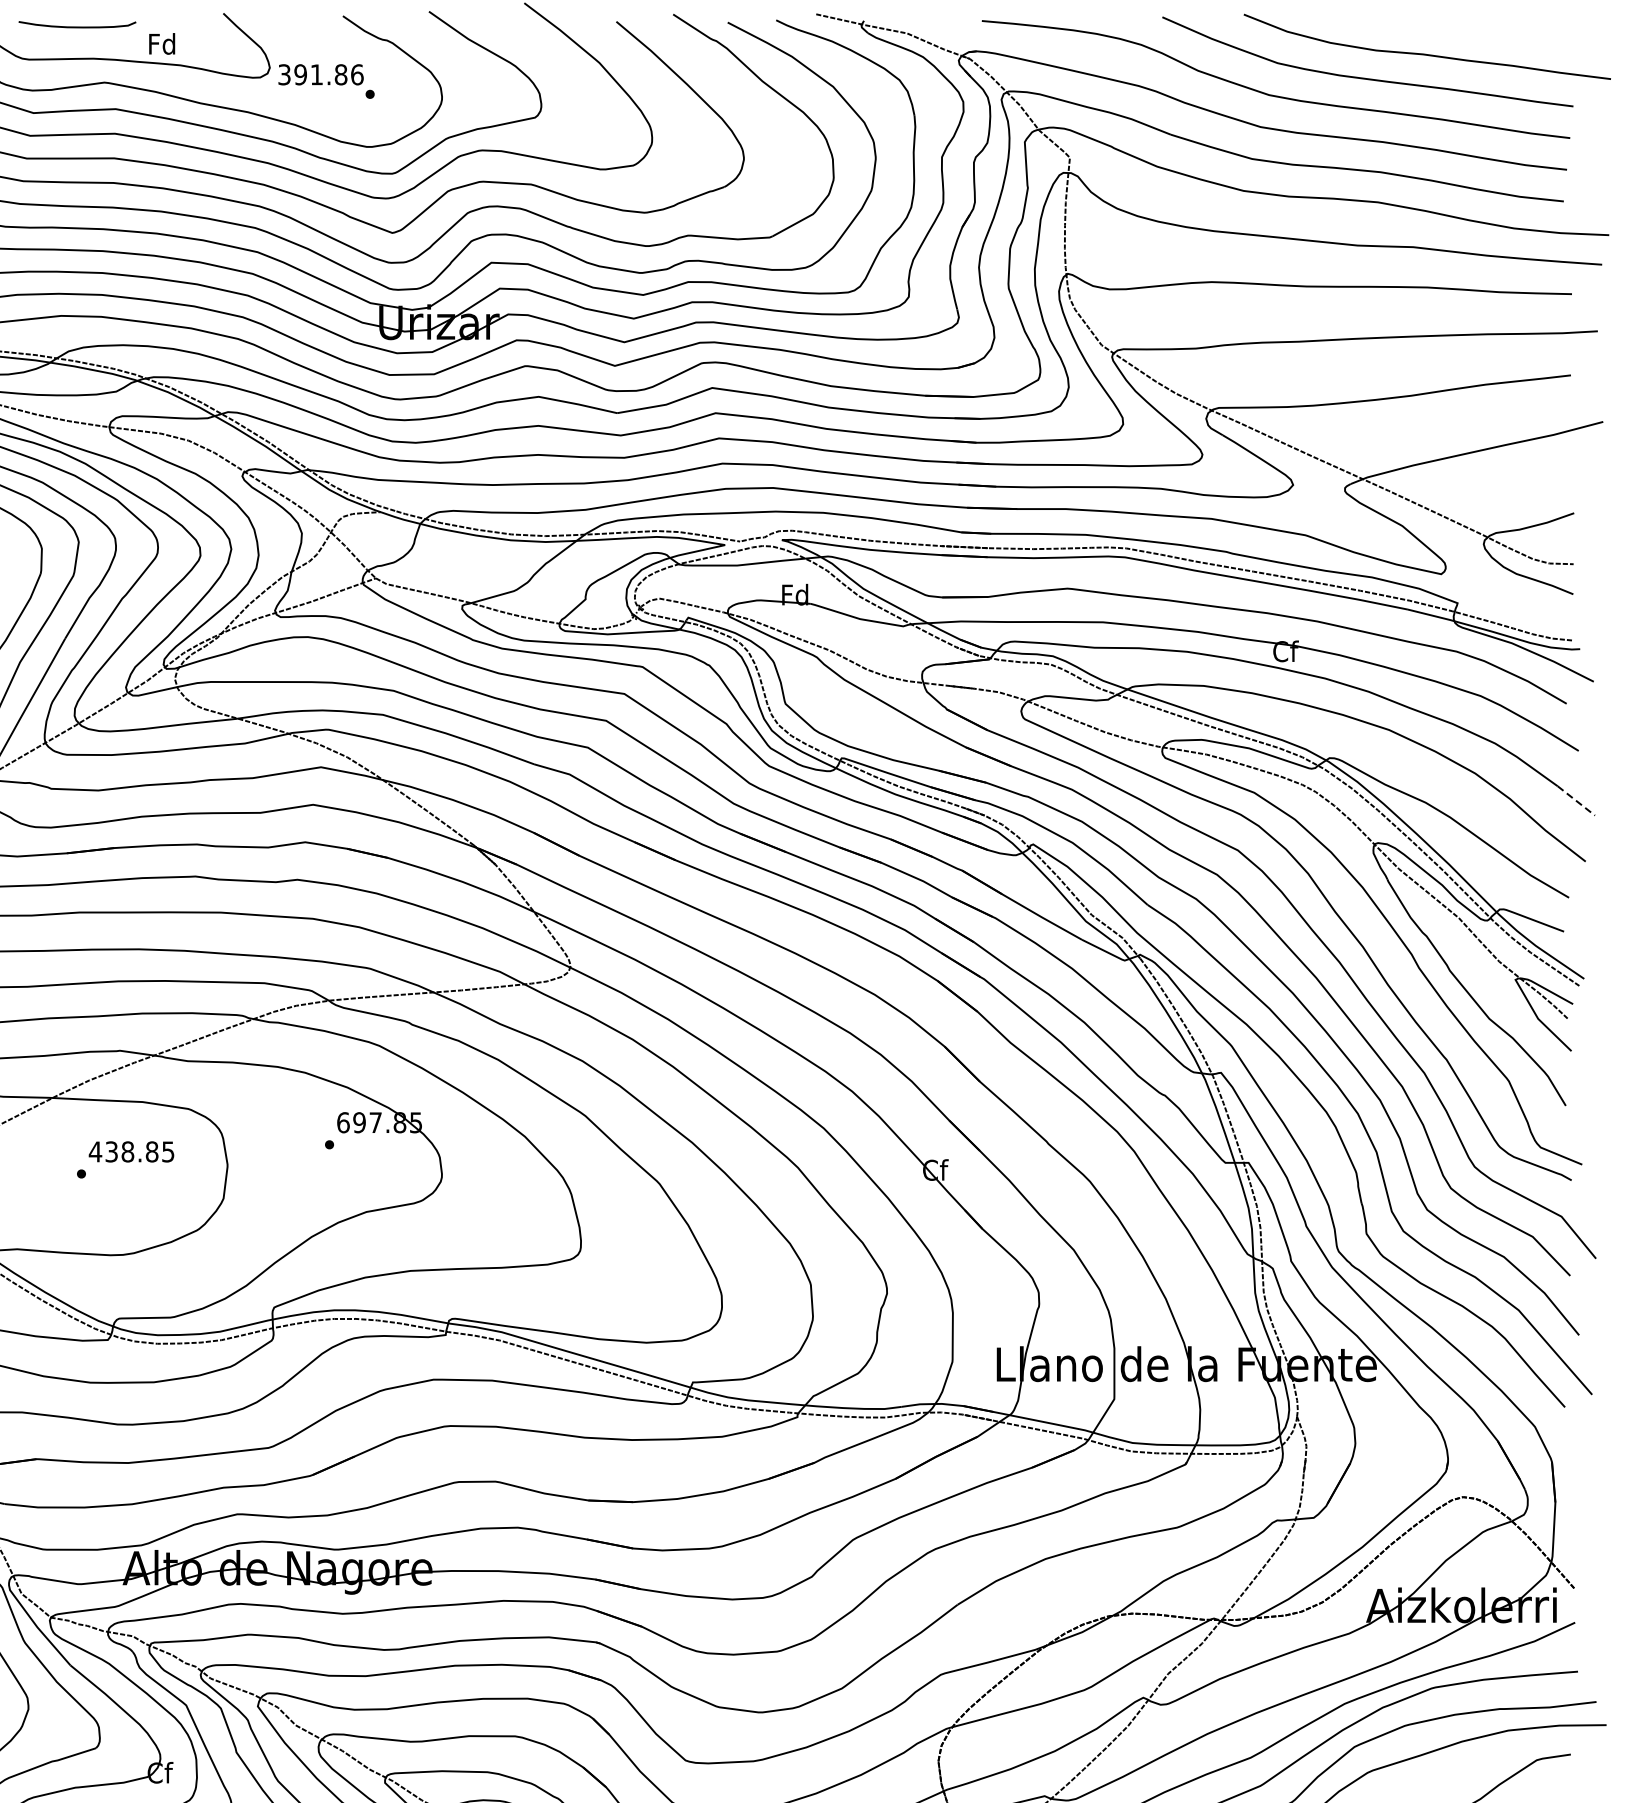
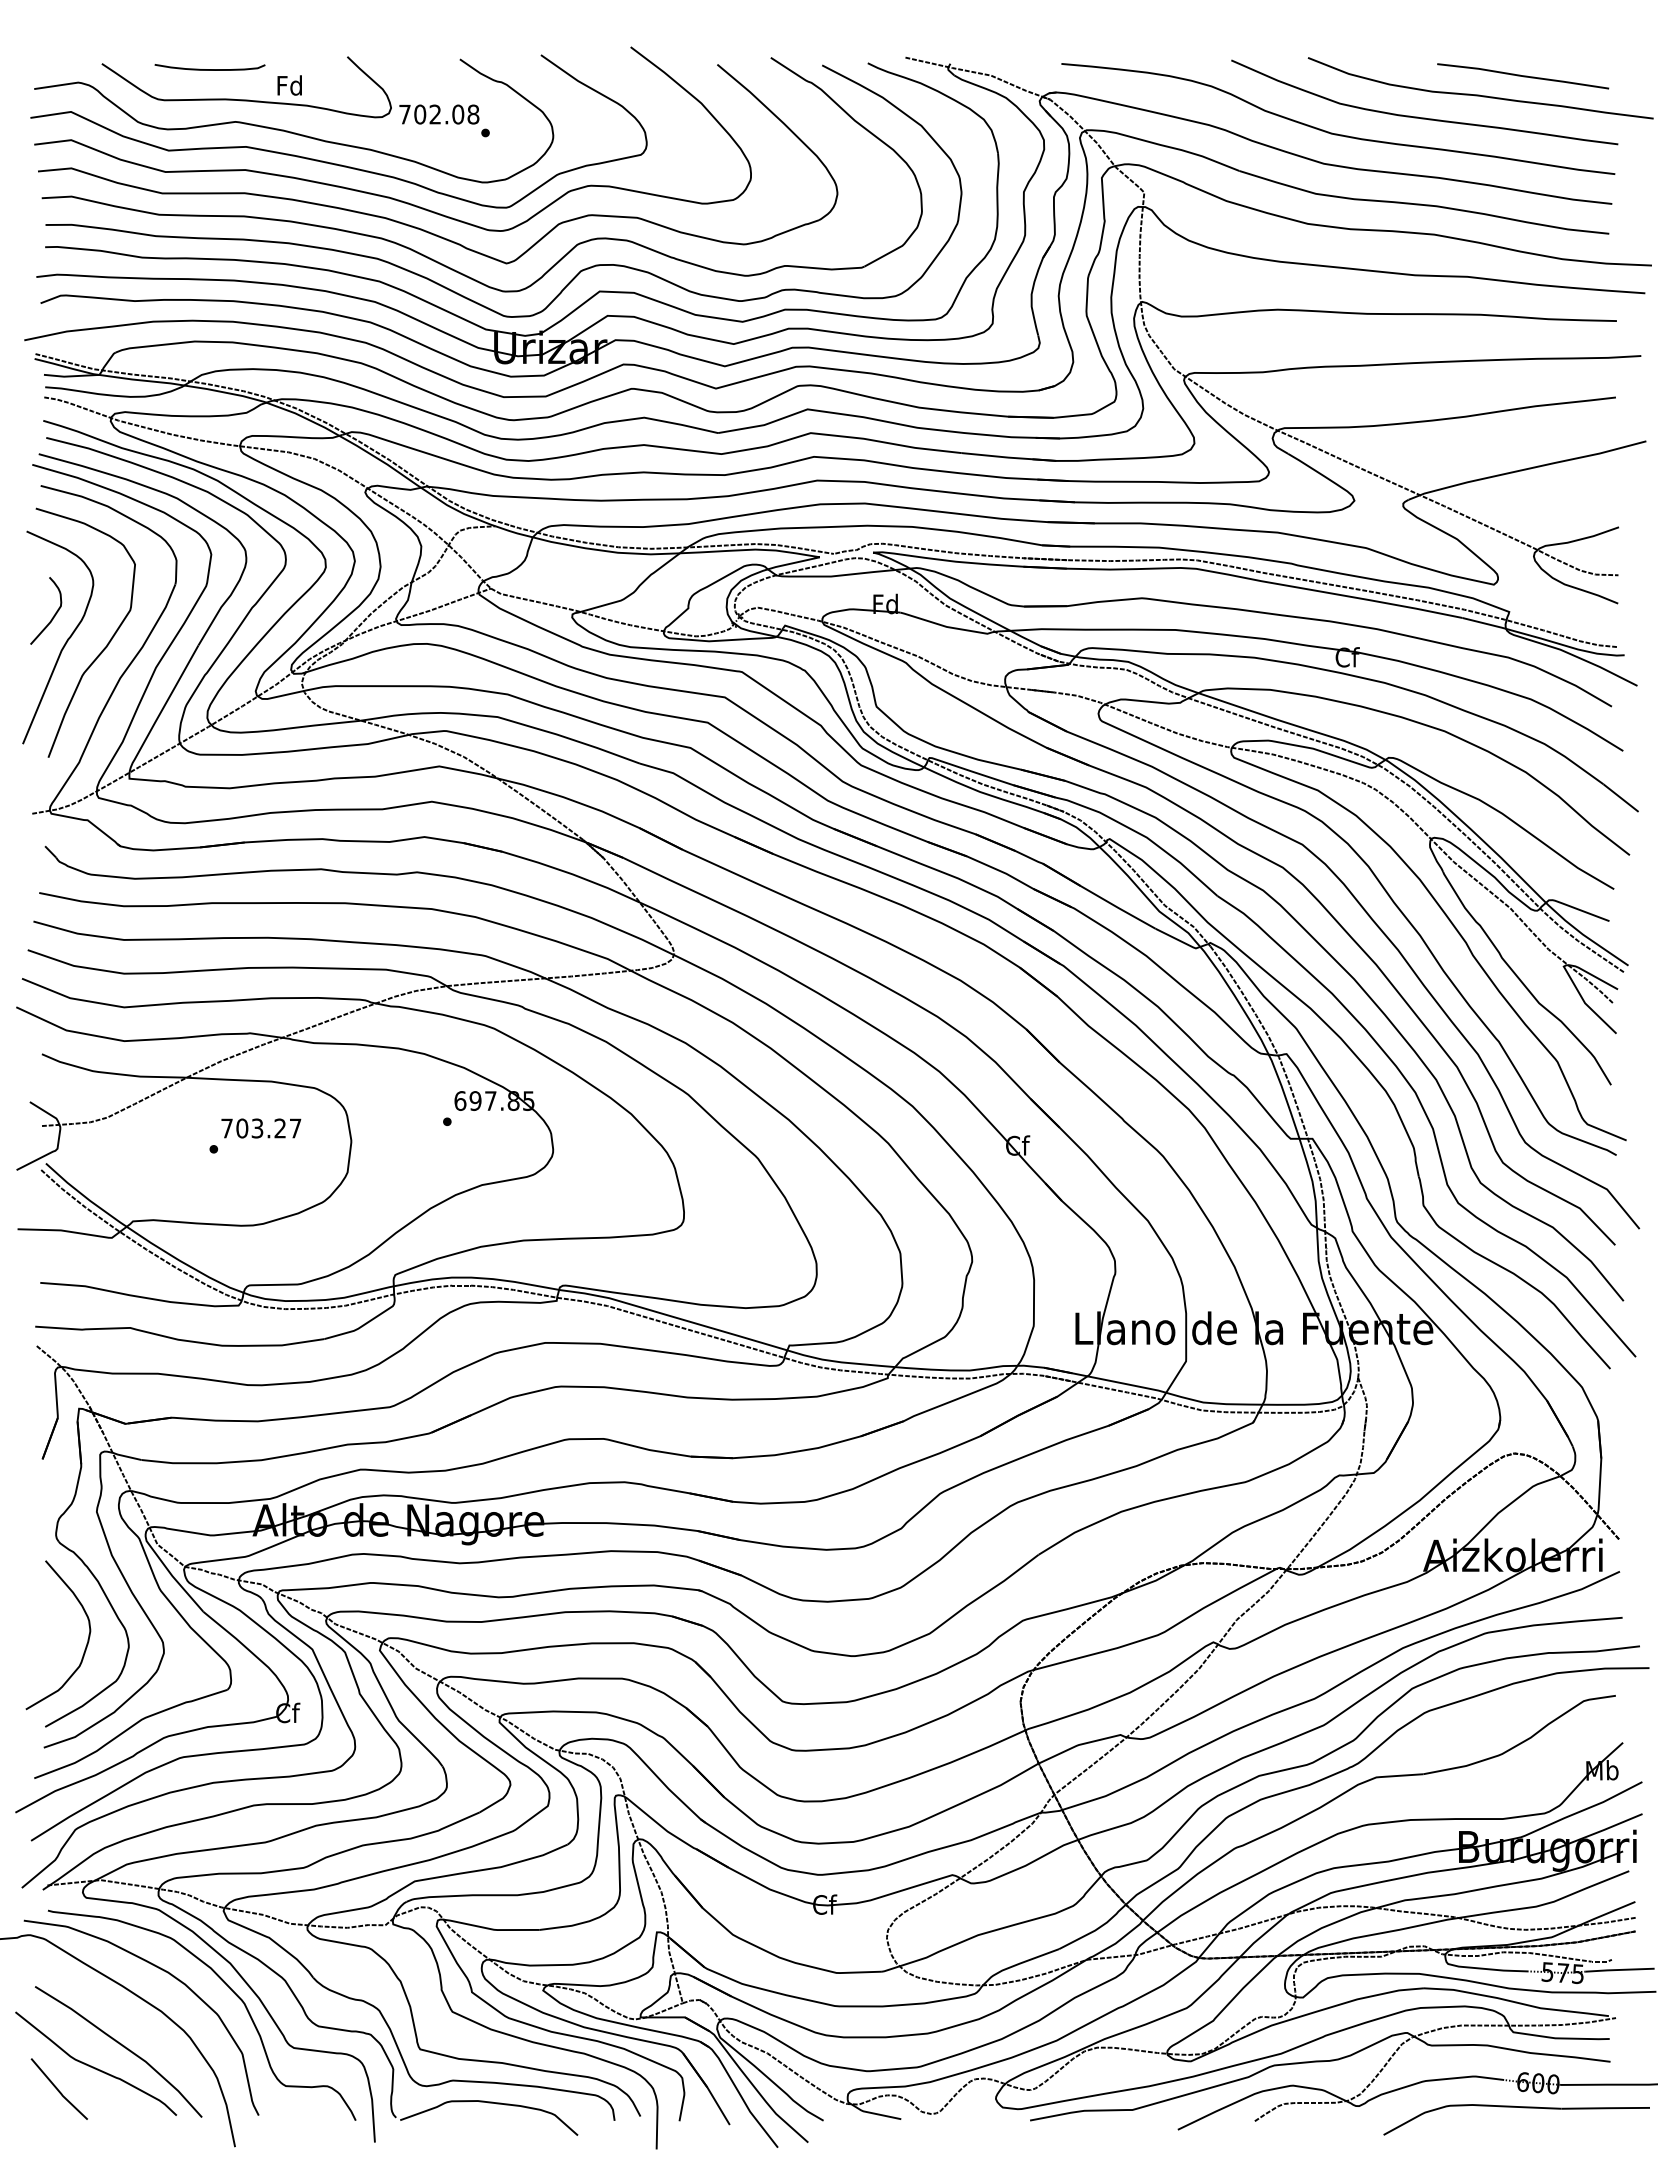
line: (1472, 34) -> (1523, 76), added
text: (321, 74) -> (439, 114), 391.86 -> 702.08
line: (1576, 801) -> (1621, 798), dashed -> solid
text: (131, 1151) -> (260, 1128), 438.85 -> 703.27

